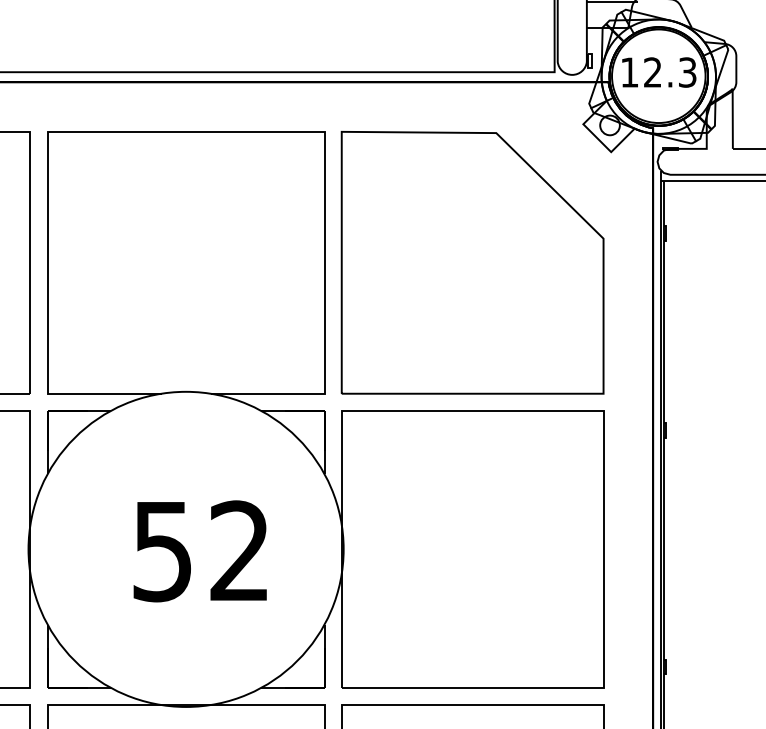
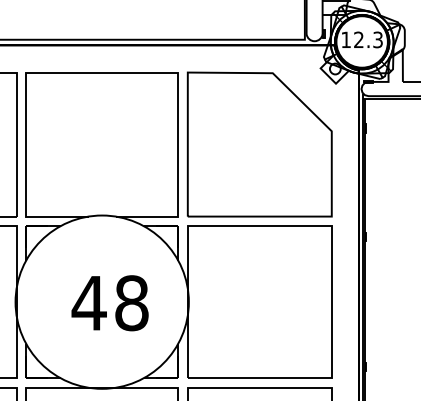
text: (199, 551) -> (109, 303), 52 -> 48

